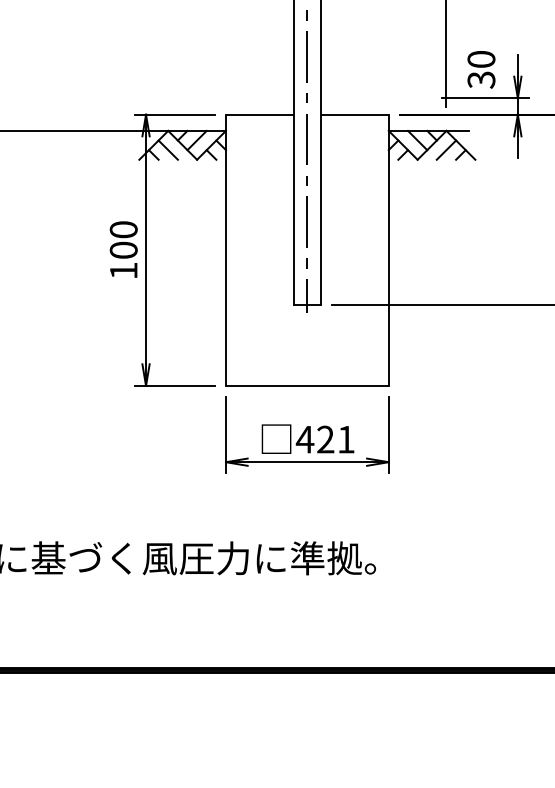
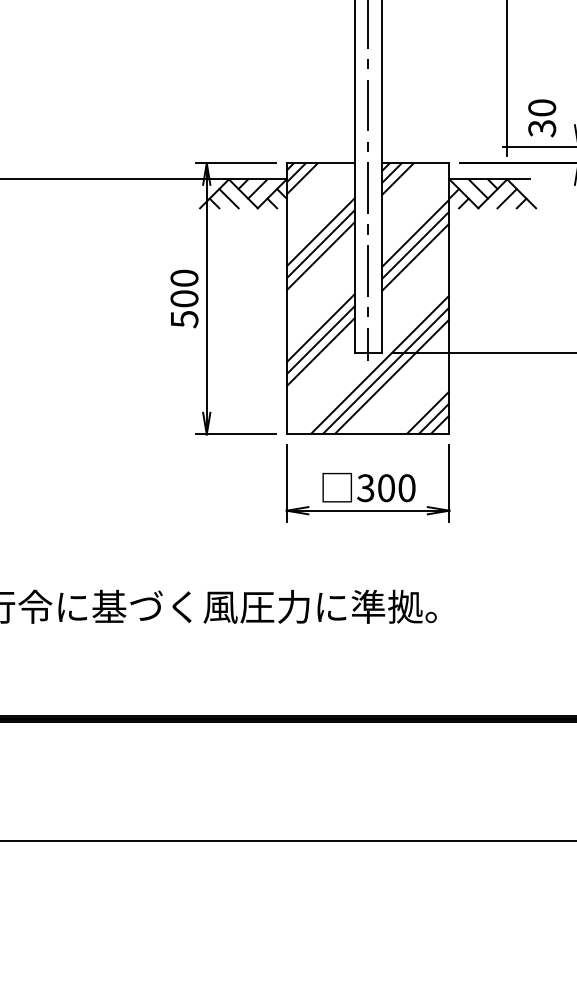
hatch: (306, 249) -> (367, 298), added
text: (123, 270) -> (184, 319), 100 -> 500
text: (324, 439) -> (385, 488), 421 -> 300

